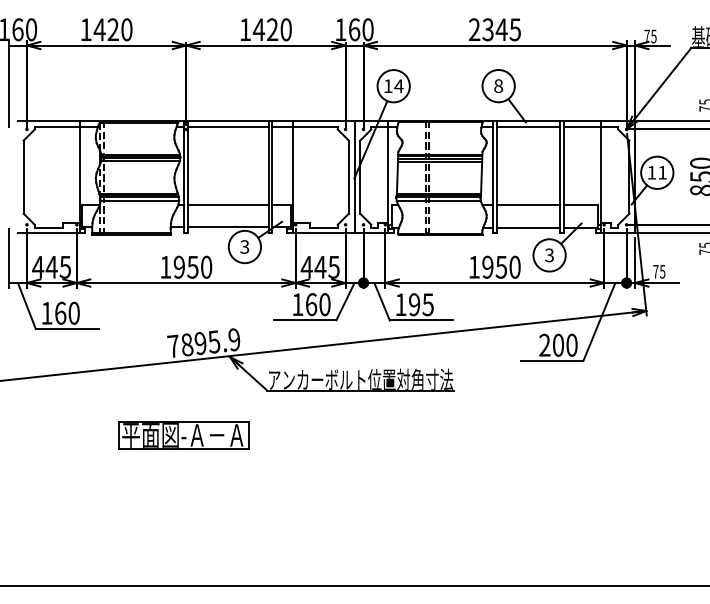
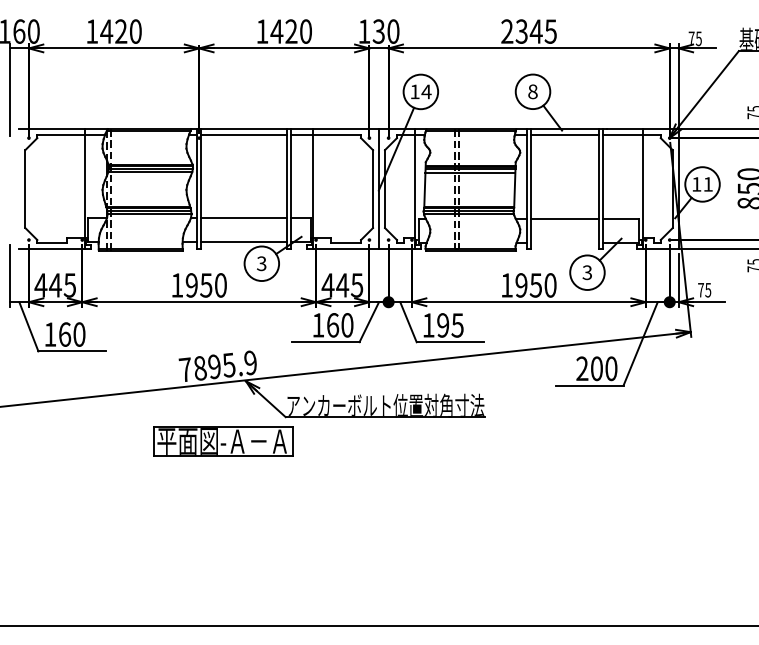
text: (354, 29) -> (378, 31), 160 -> 130
line: (528, 227) -> (564, 242), removed
part: (183, 435) -> (222, 441), moved

